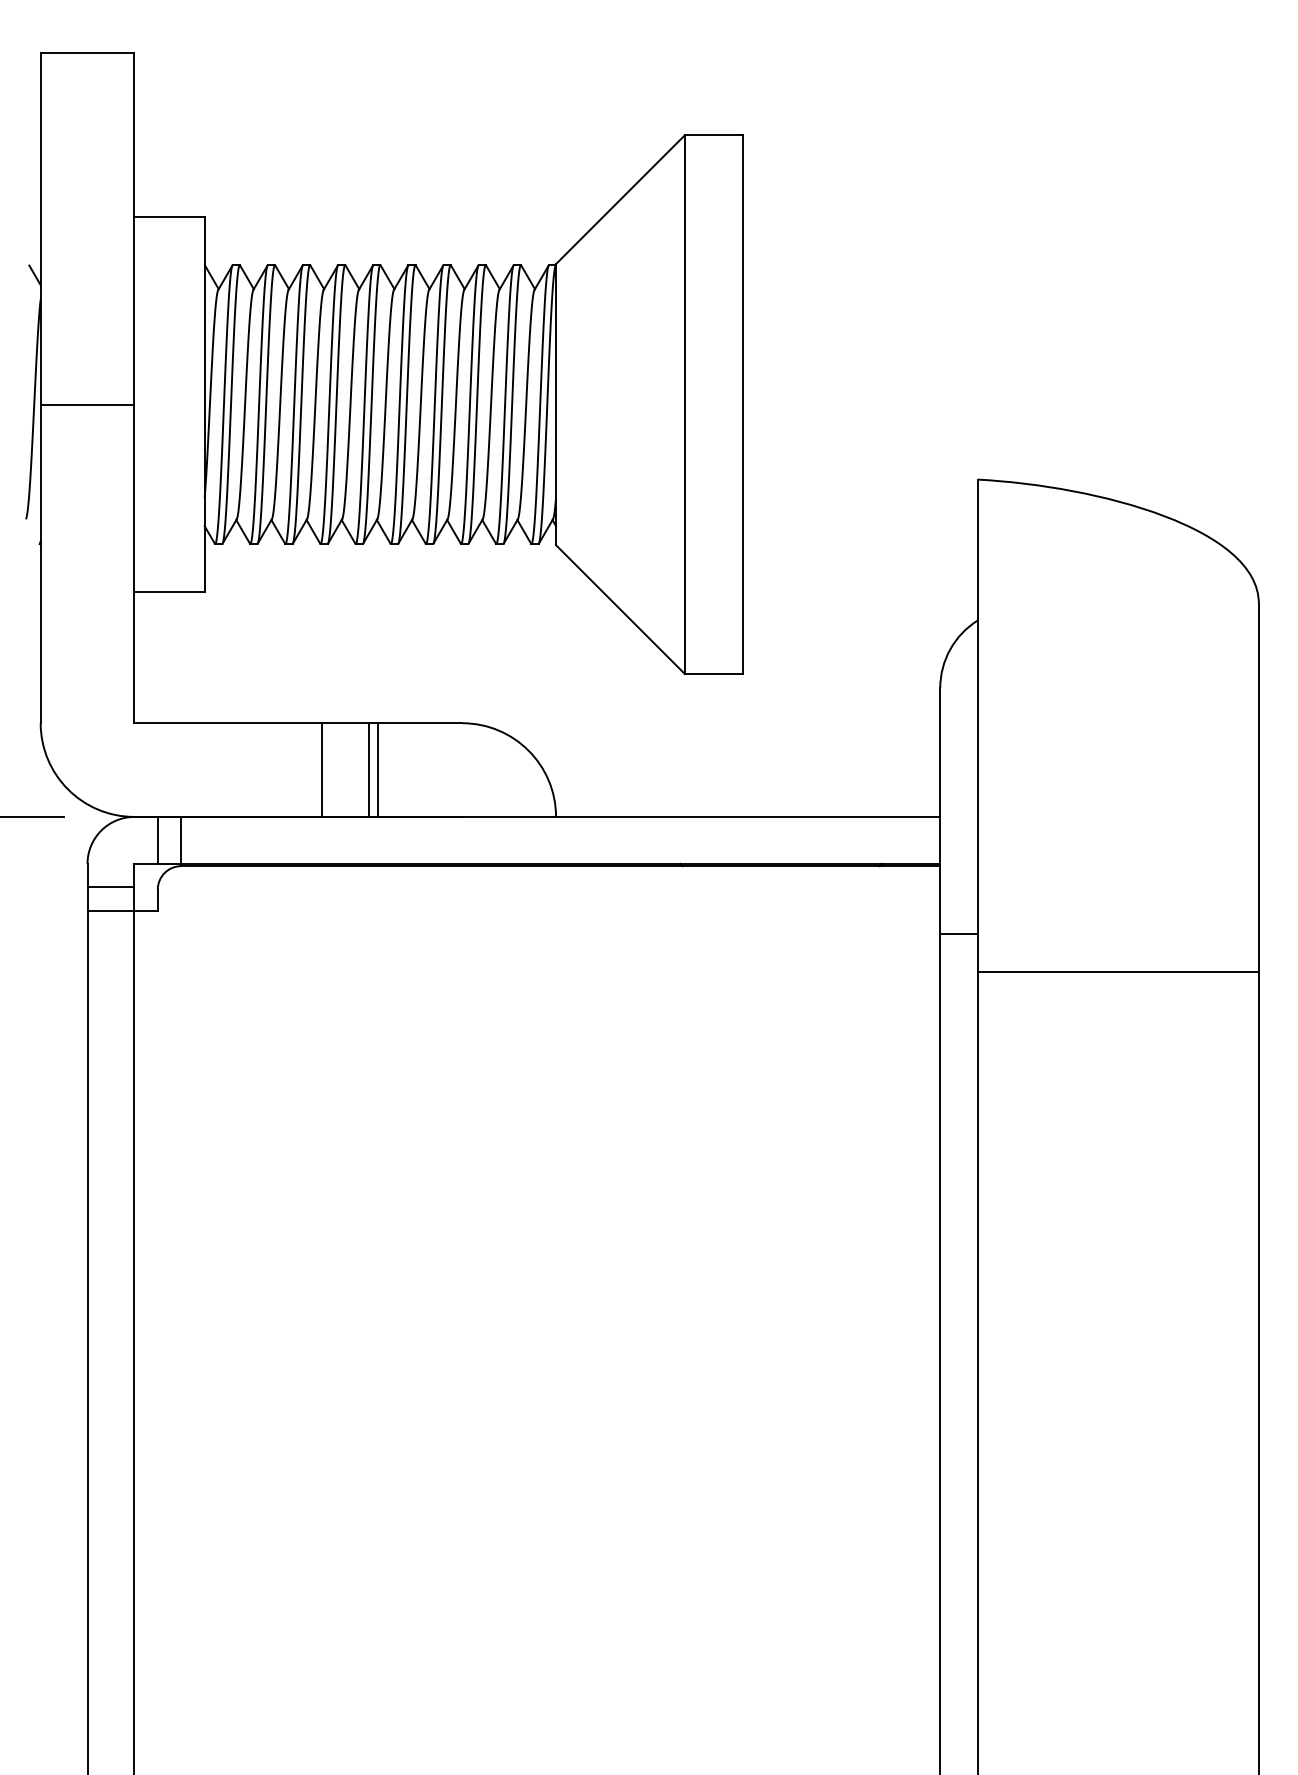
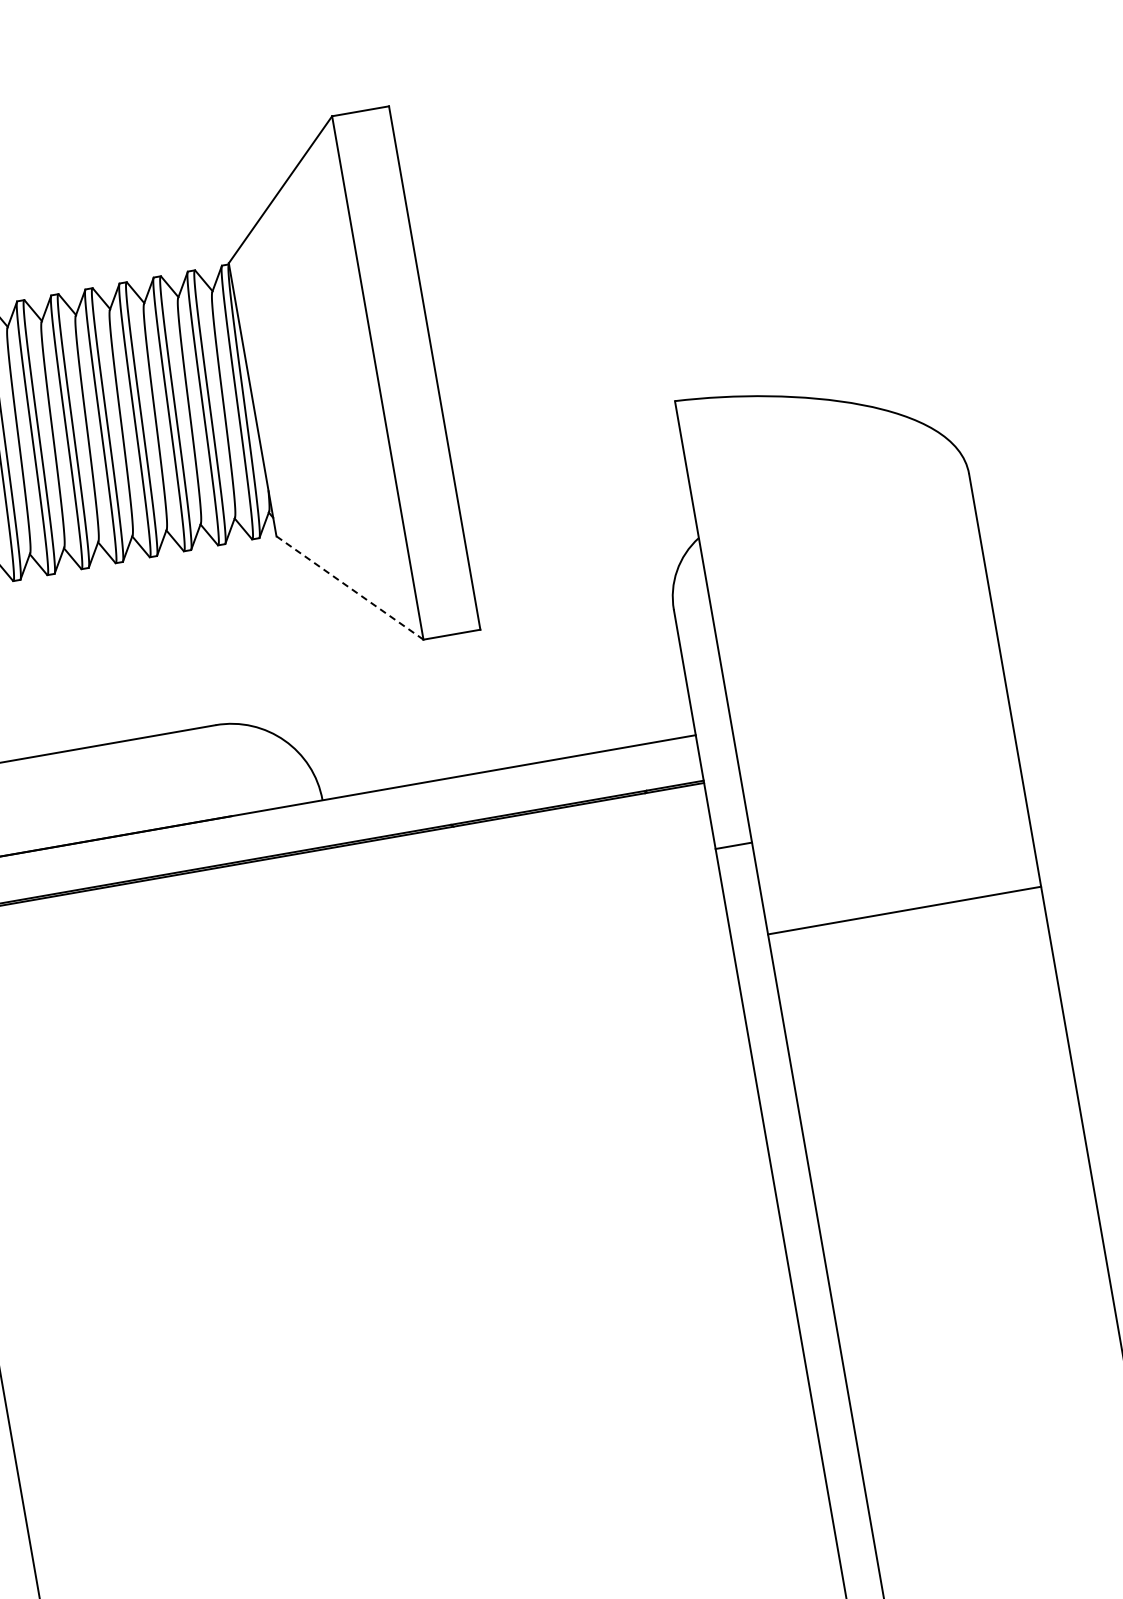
line: (620, 609) -> (349, 587), solid -> dashed
line: (321, 769) -> (86, 794), removed
line: (368, 769) -> (132, 786), removed
line: (378, 769) -> (142, 784), removed
line: (1117, 971) -> (903, 910), moved

